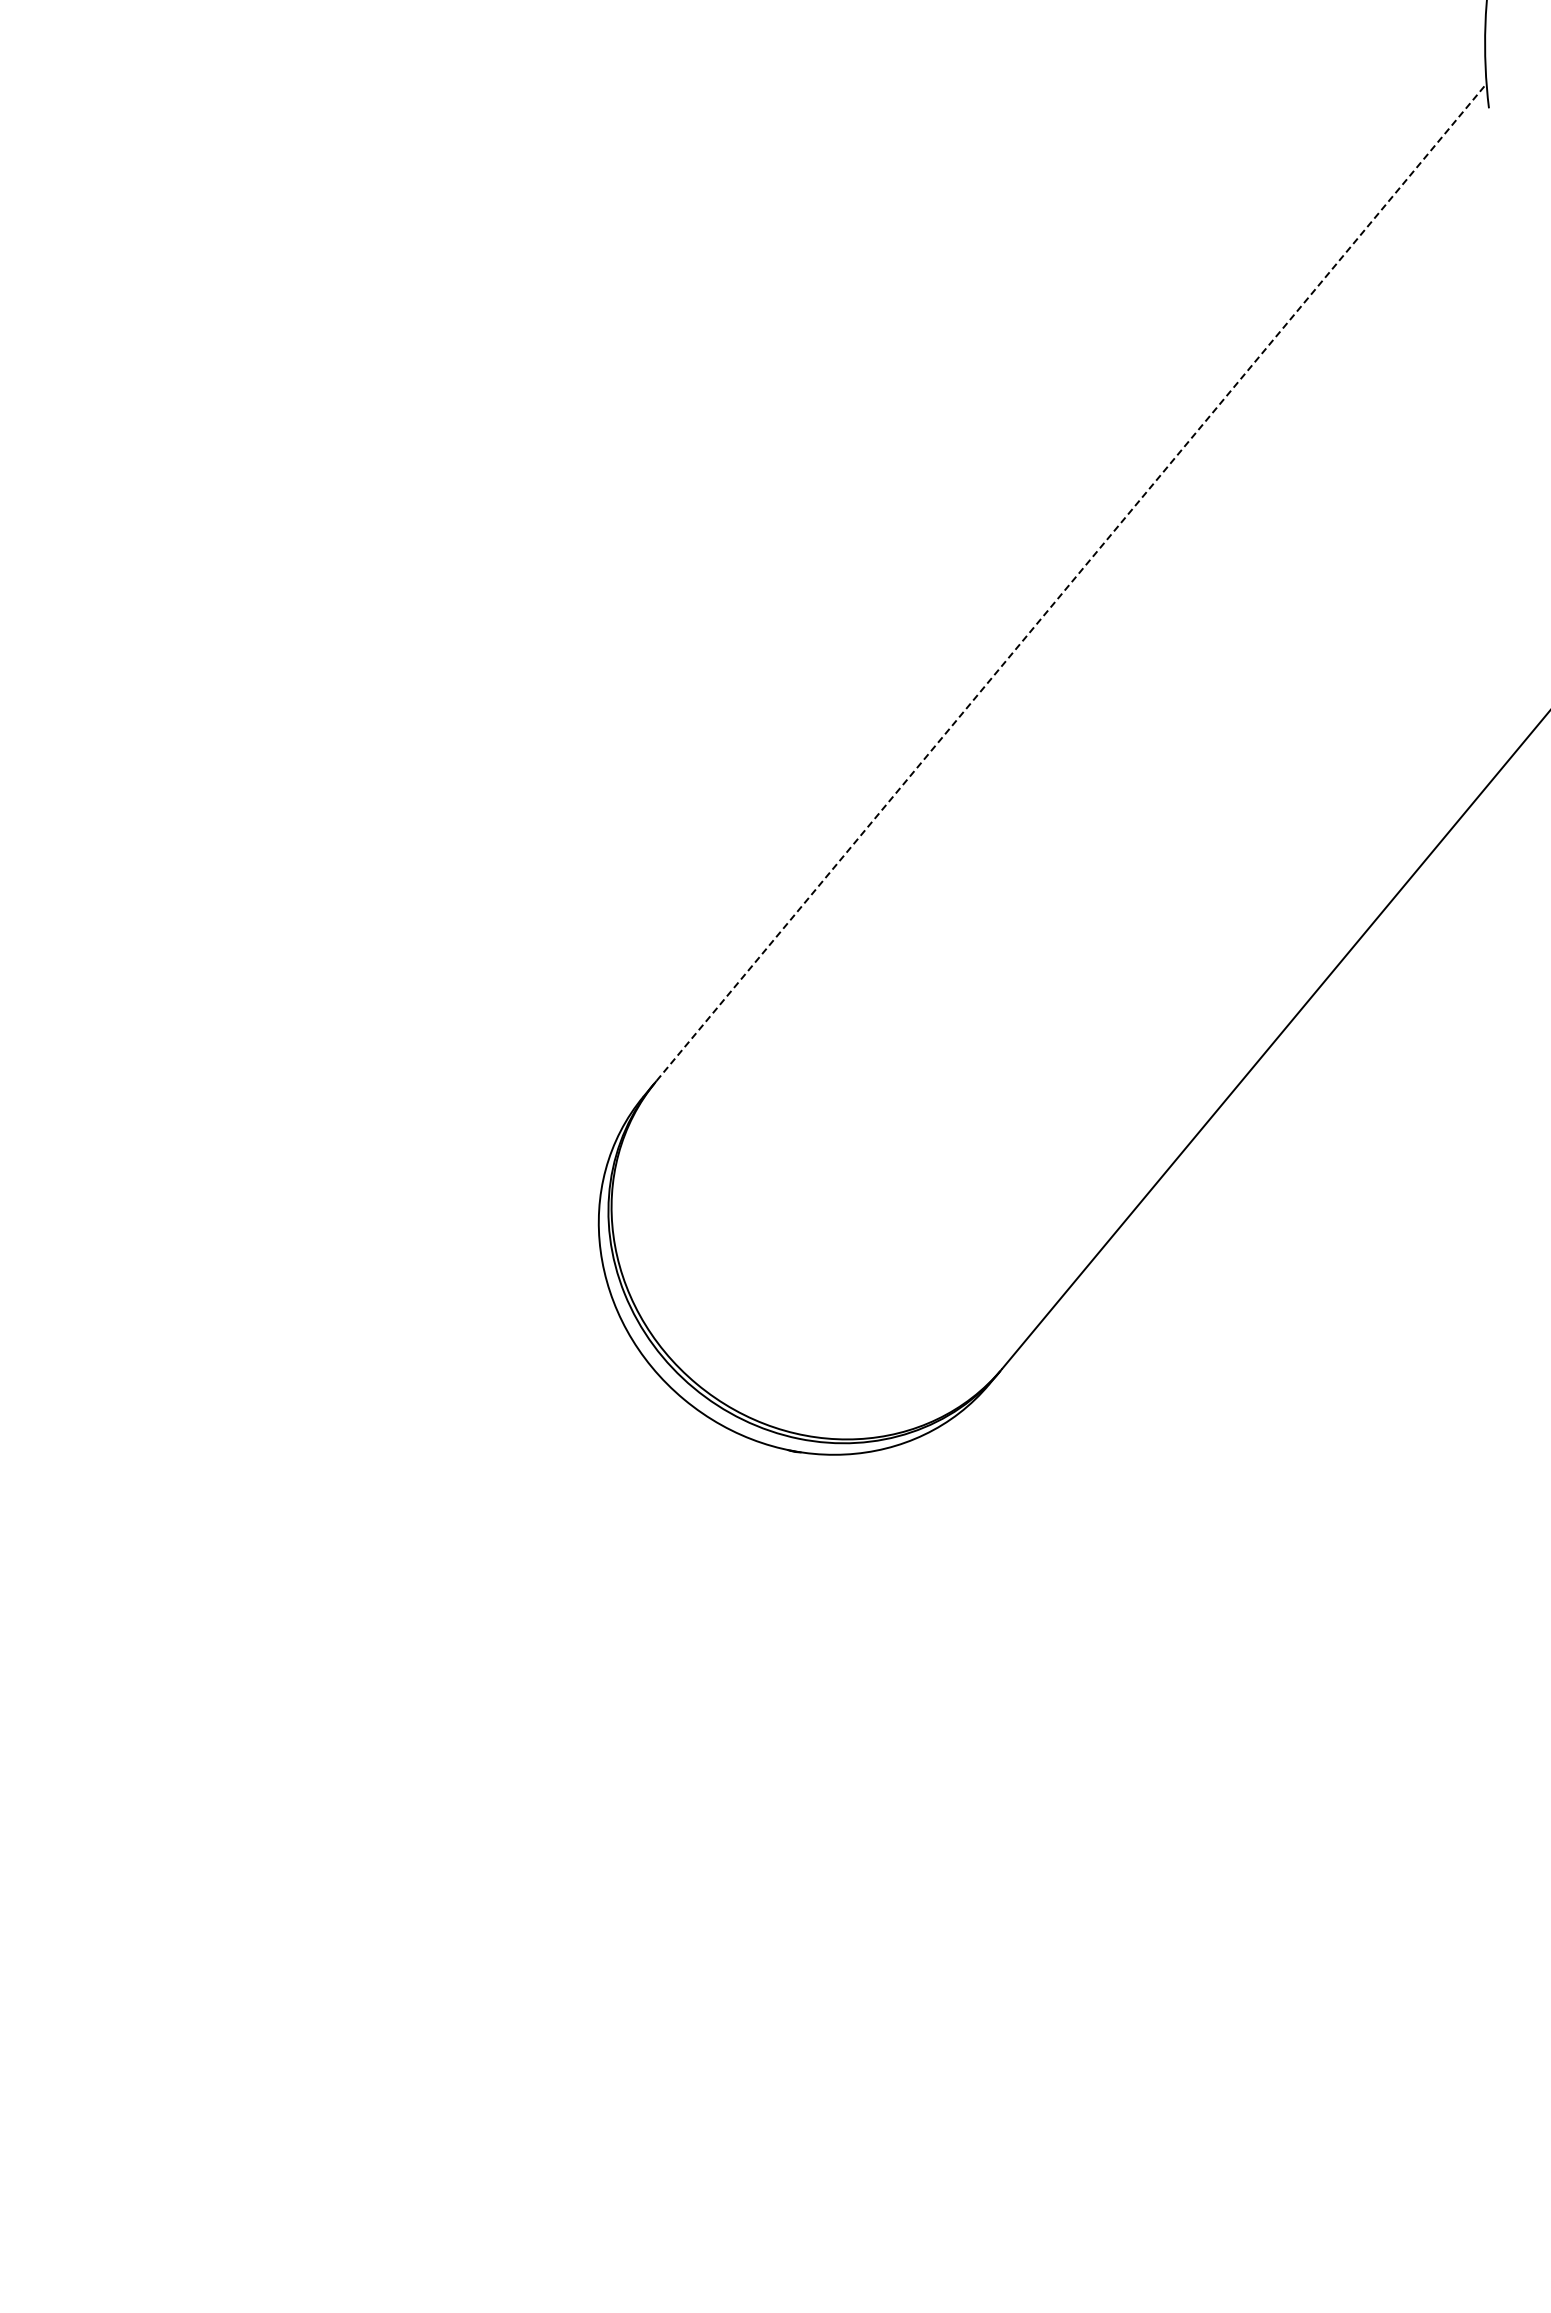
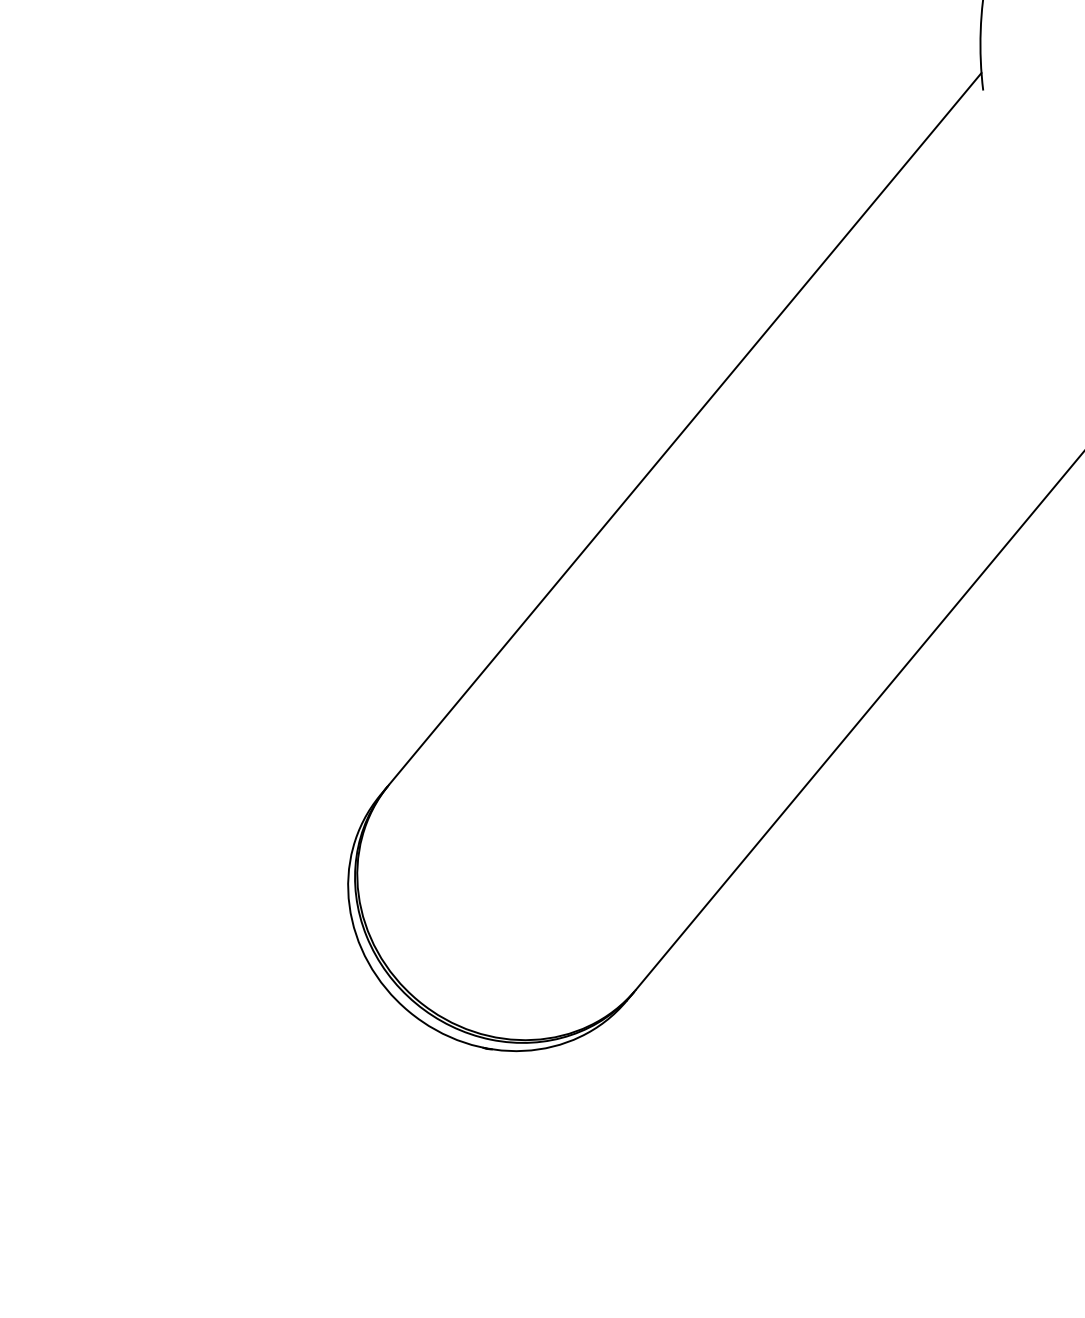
line: (1071, 582) -> (685, 428), dashed -> solid

